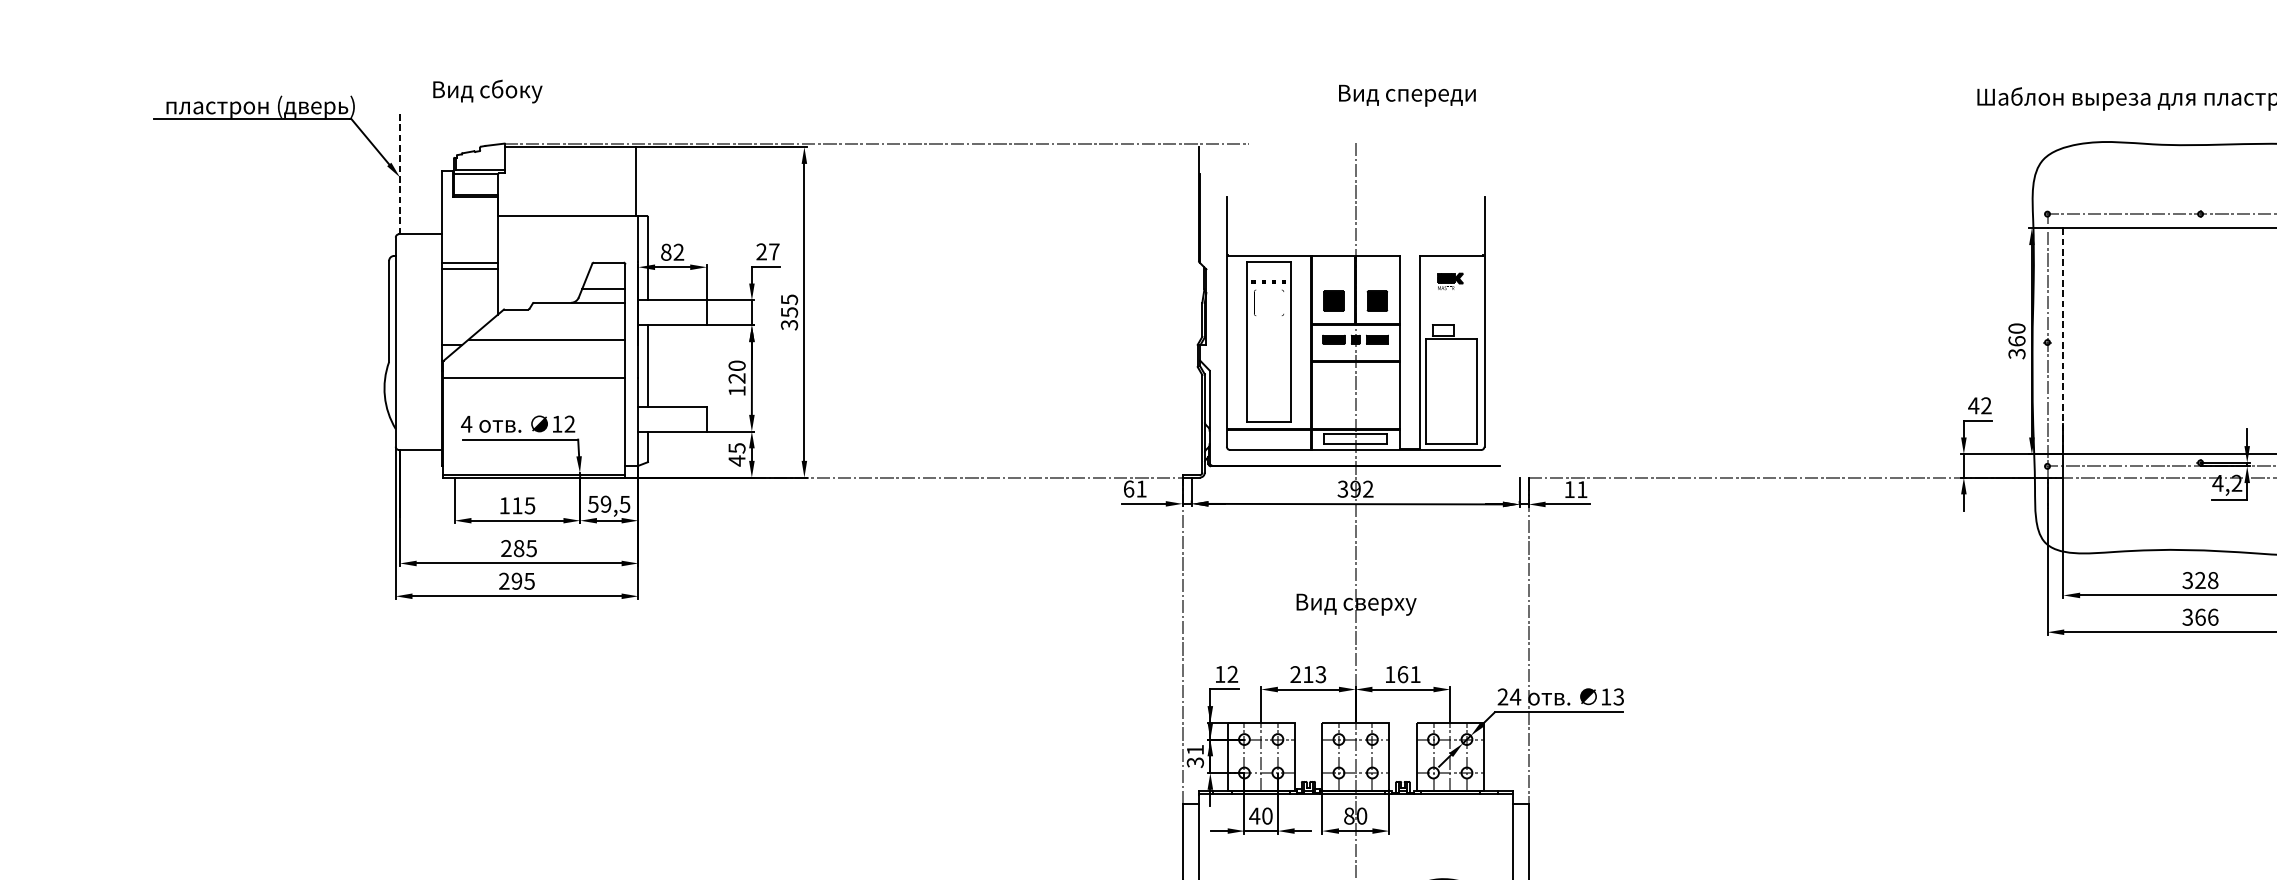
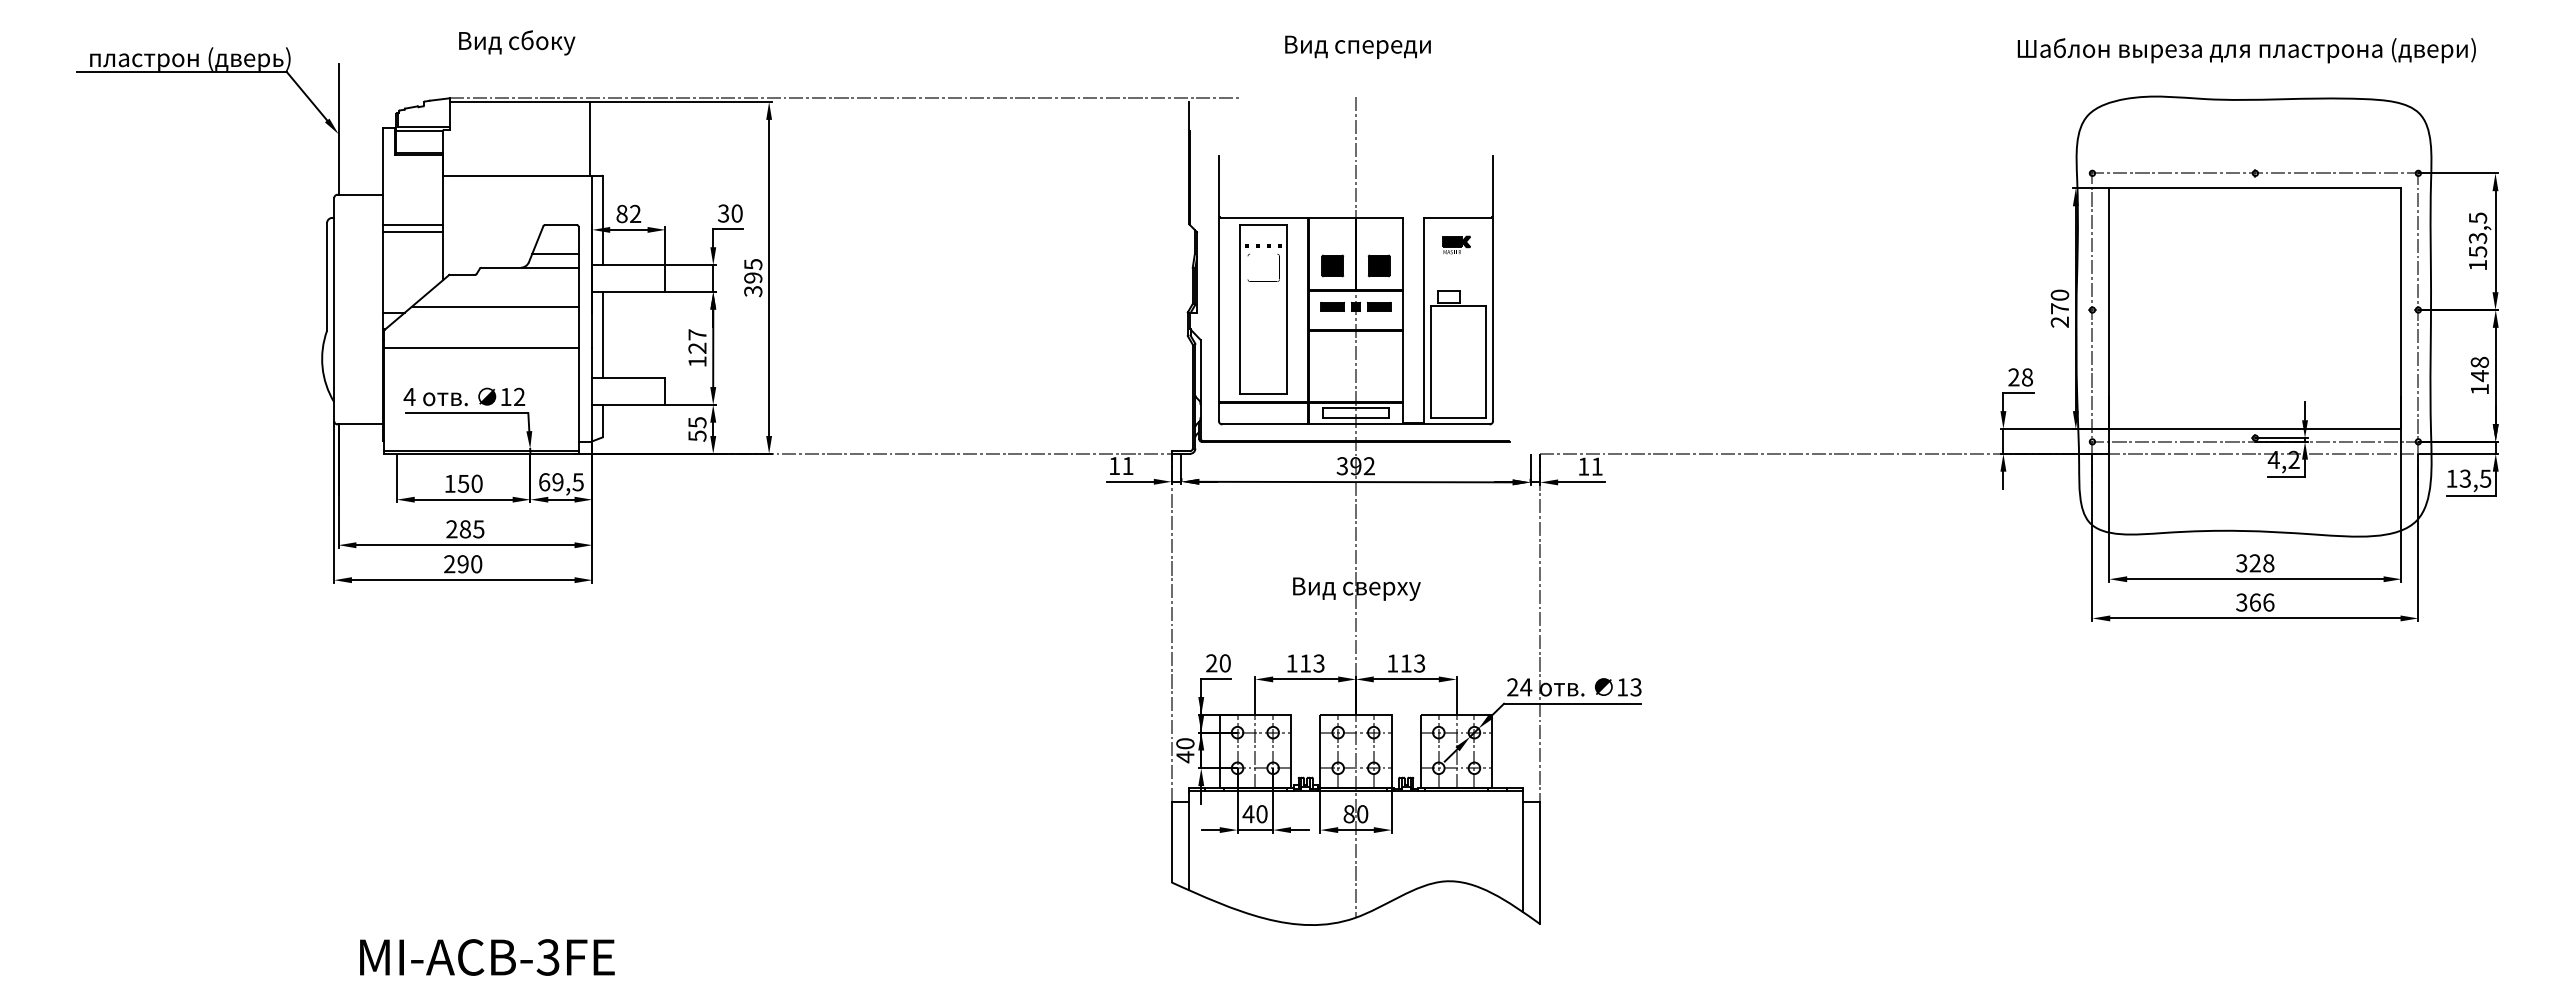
text: (488, 91) -> (517, 42), moved
text: (1406, 94) -> (1357, 46), moved
line: (399, 171) -> (338, 128), dashed -> solid
text: (768, 251) -> (730, 213), 27 -> 30
text: (789, 311) -> (753, 277), 355 -> 395
line: (2063, 342) -> (2109, 309), dashed -> solid
text: (2016, 347) -> (2059, 315), 360 -> 270
text: (737, 365) -> (697, 334), 120 -> 127
text: (1979, 405) -> (2020, 377), 42 -> 28
text: (737, 461) -> (697, 436), 45 -> 55
text: (1128, 488) -> (1114, 465), 61 -> 11
text: (593, 504) -> (544, 482), 59,5 -> 69,5
text: (522, 505) -> (469, 483), 115 -> 150
text: (529, 581) -> (476, 564), 295 -> 290
text: (1226, 674) -> (1218, 663), 12 -> 20
text: (1295, 674) -> (1291, 663), 213 -> 113
text: (1409, 674) -> (1413, 663), 161 -> 113
text: (1195, 756) -> (1185, 750), 31 -> 40

